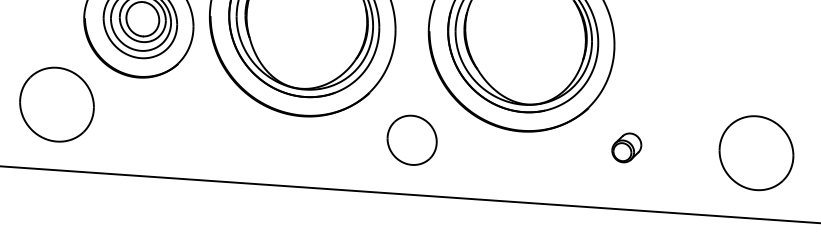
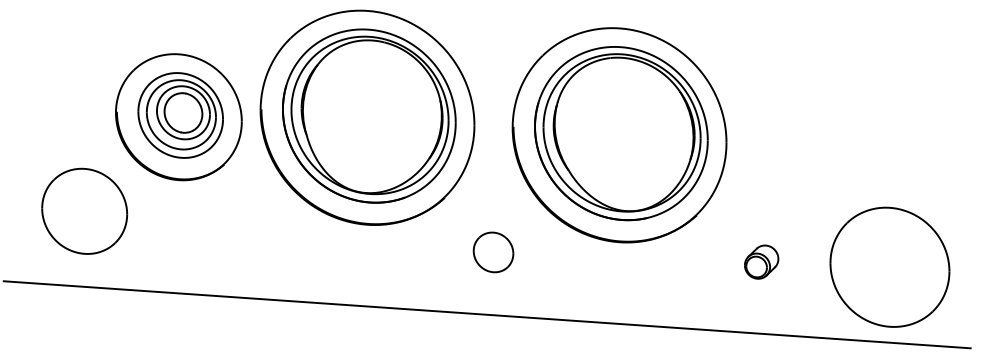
part: (412, 140) -> (493, 252), size x0.7
part: (626, 147) -> (761, 261), moved
part: (756, 152) -> (889, 266), size x1.4

